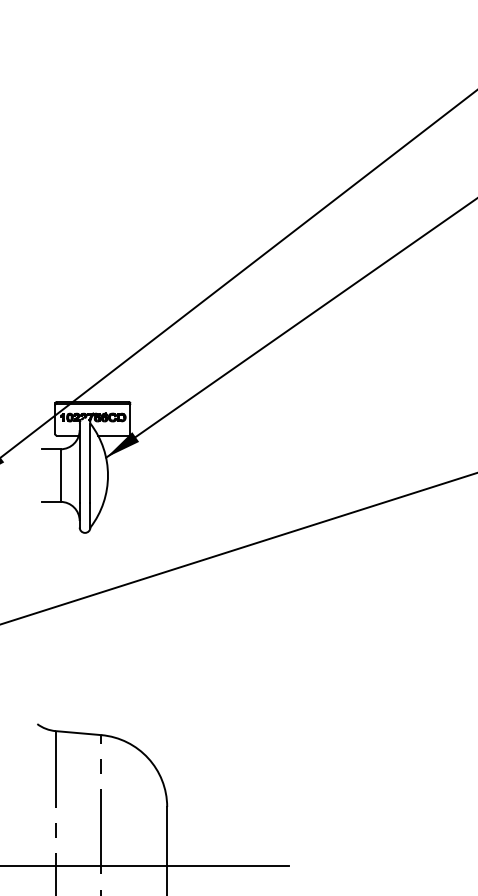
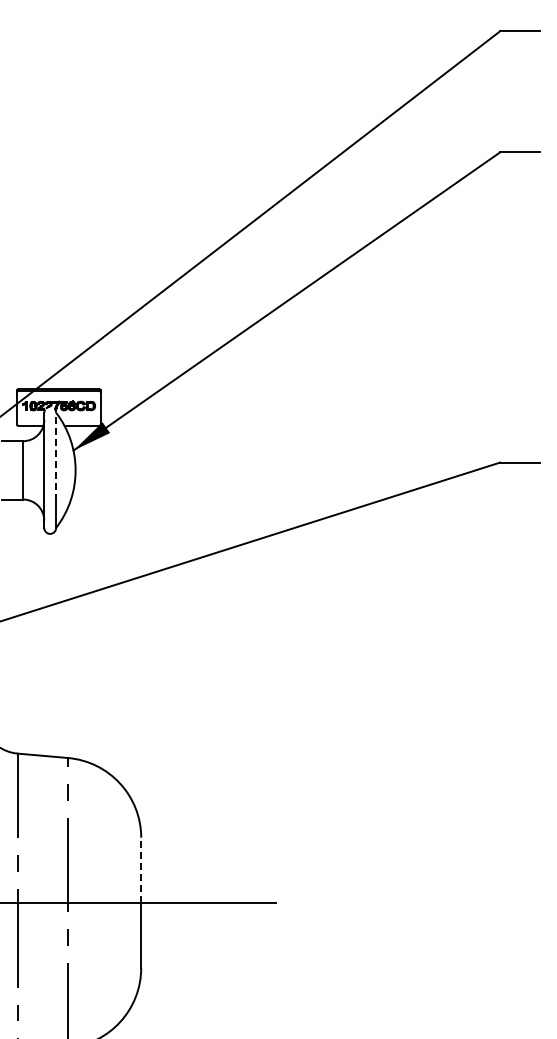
line: (90, 463) -> (56, 456), solid -> dashed
line: (167, 836) -> (141, 870), solid -> dashed

